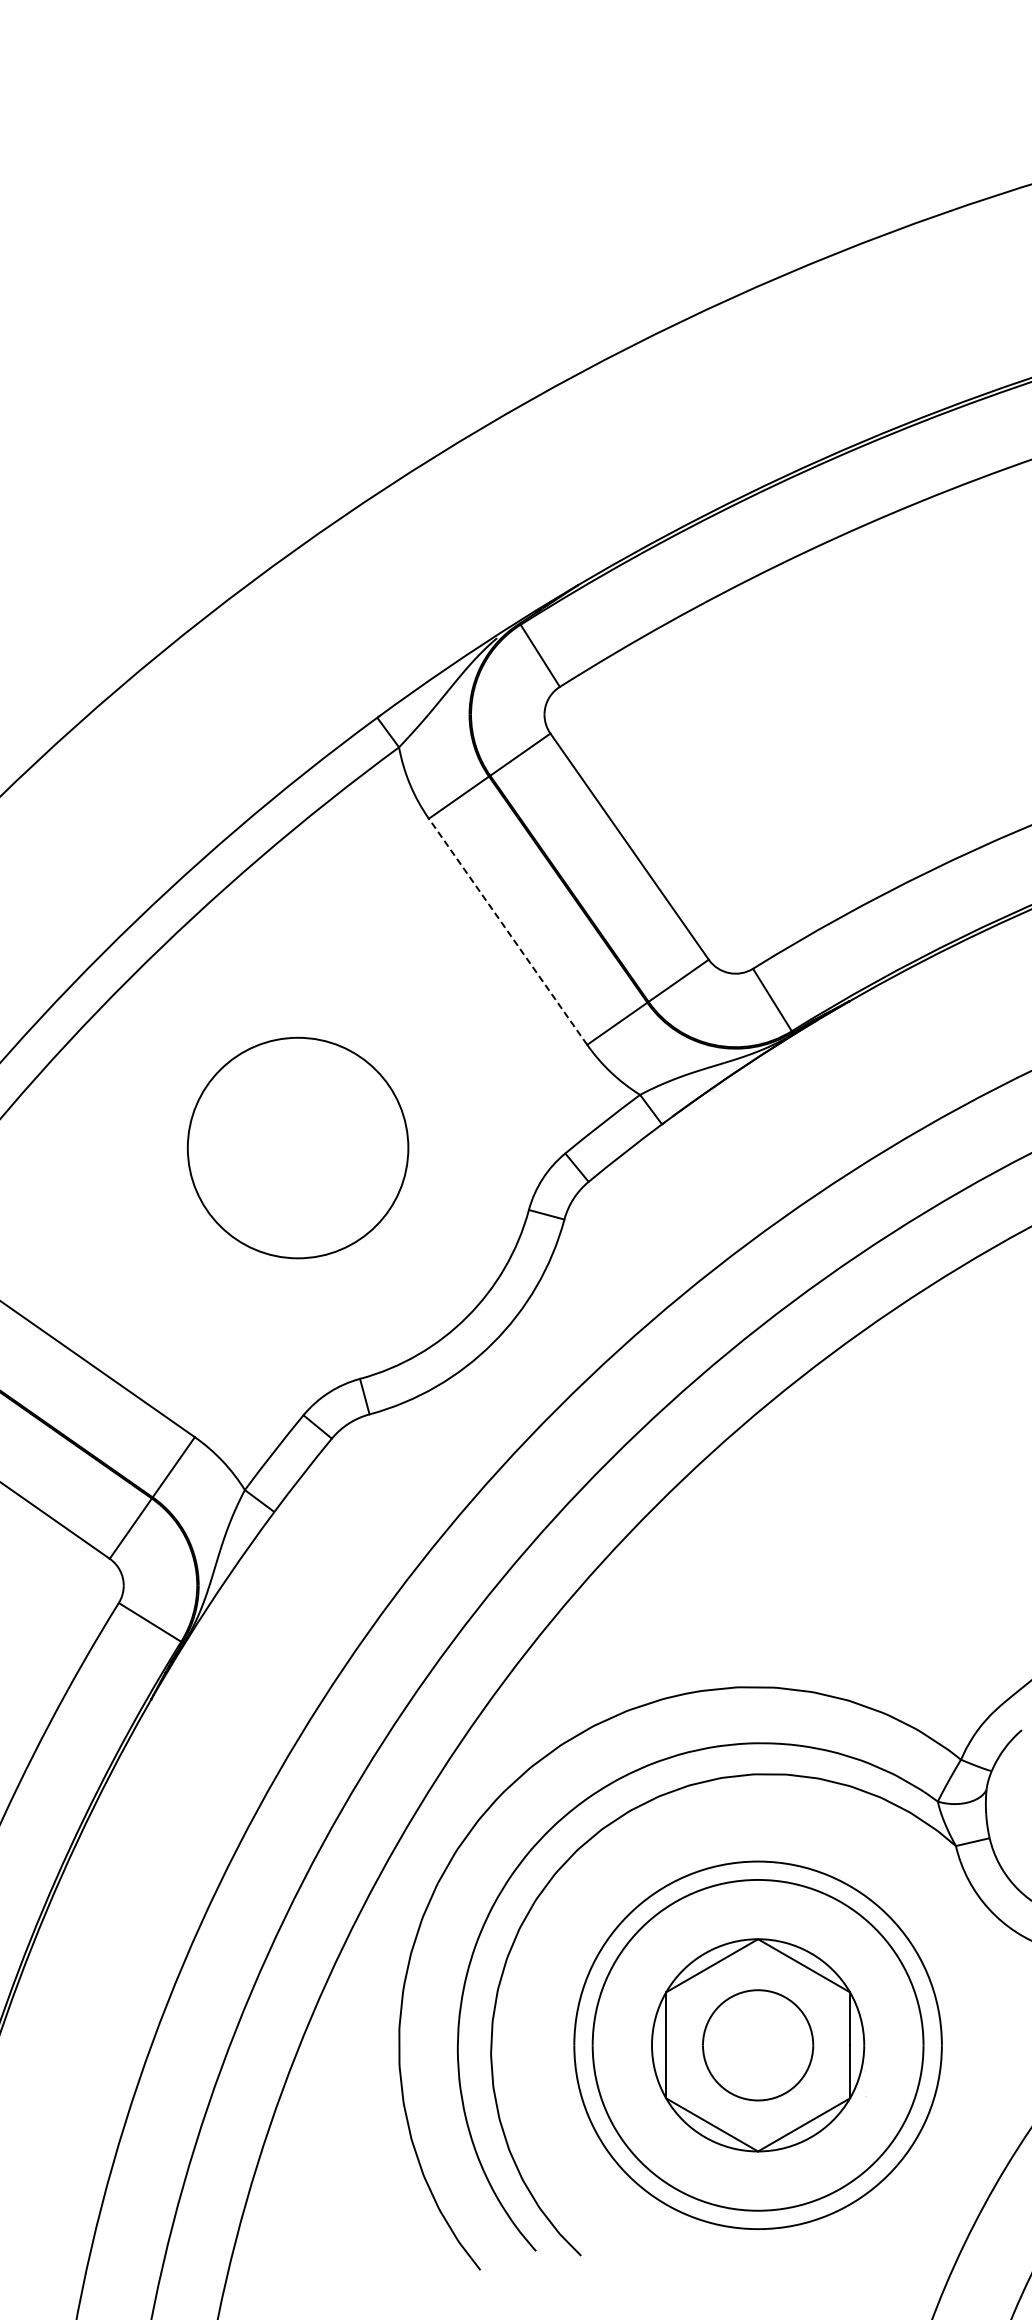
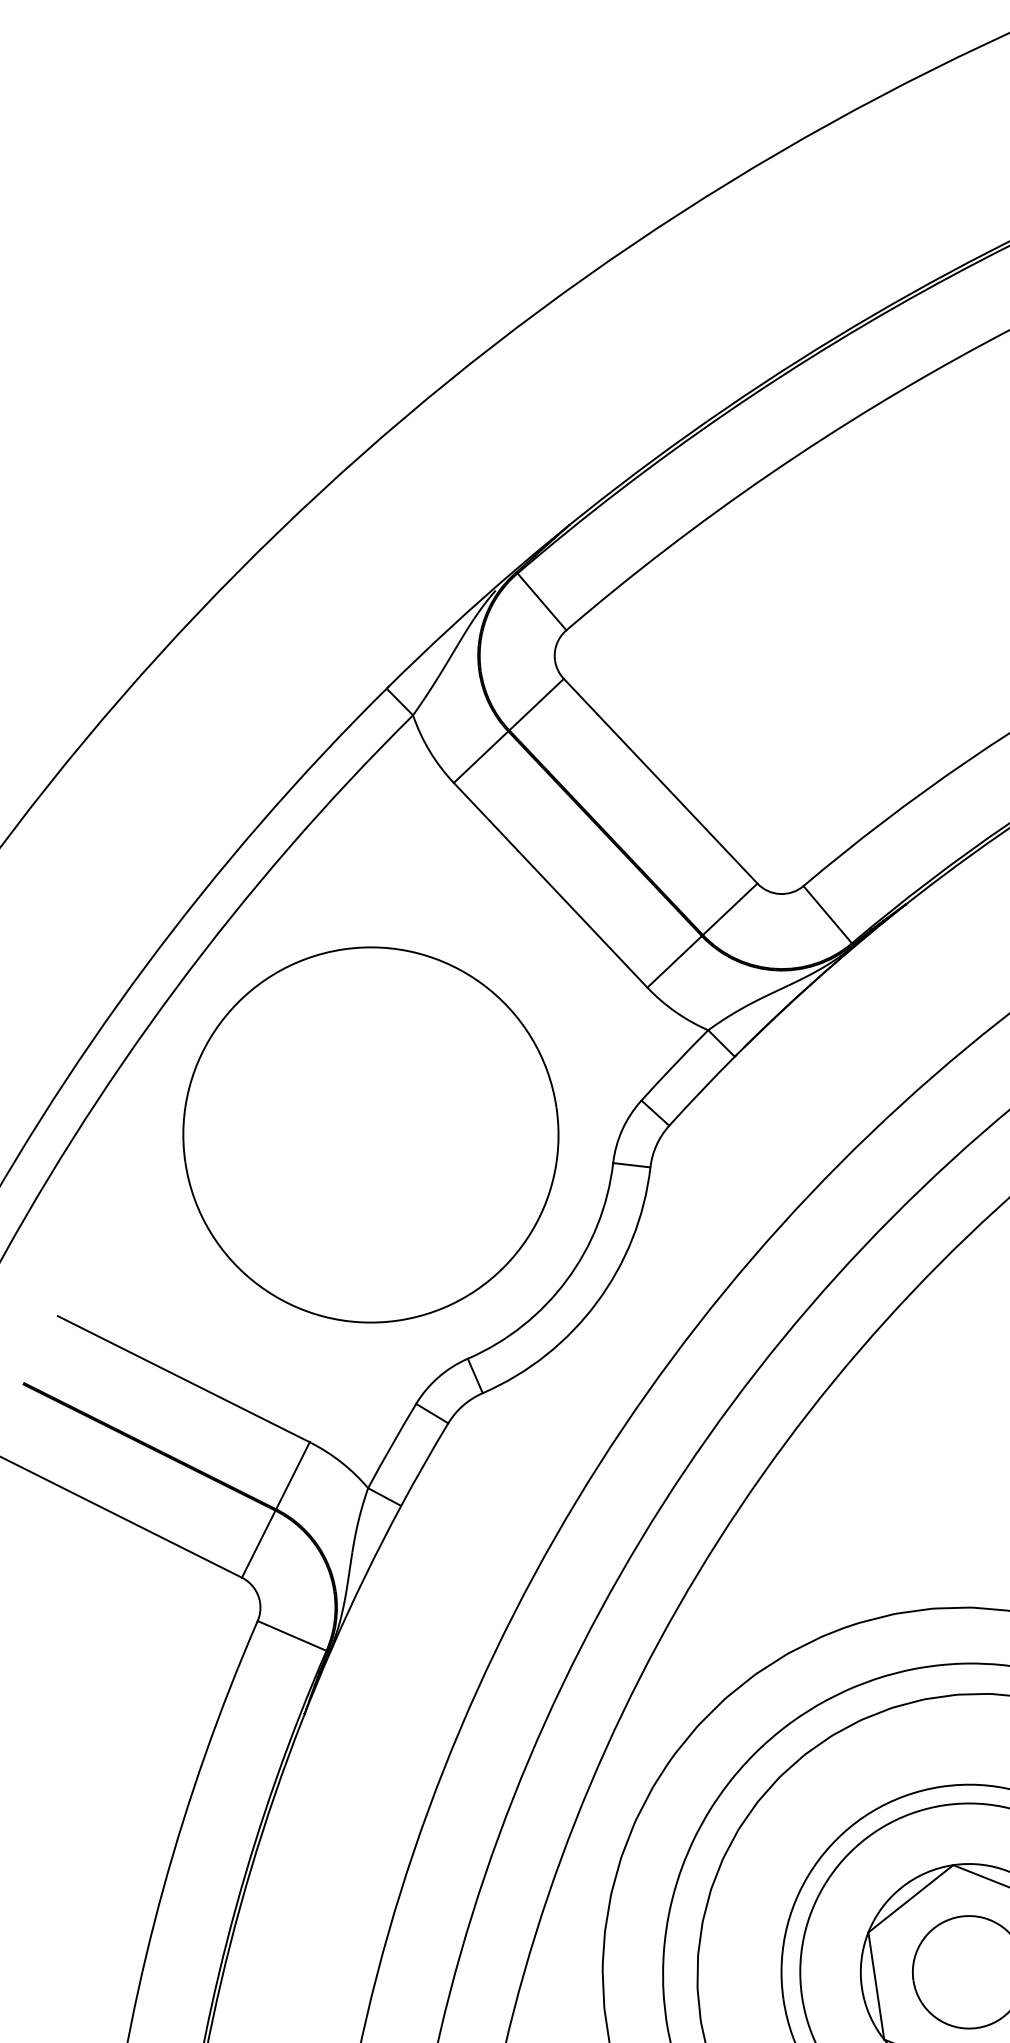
line: (507, 931) -> (550, 885), dashed -> solid
part: (297, 1147) -> (370, 1134), size x1.67

